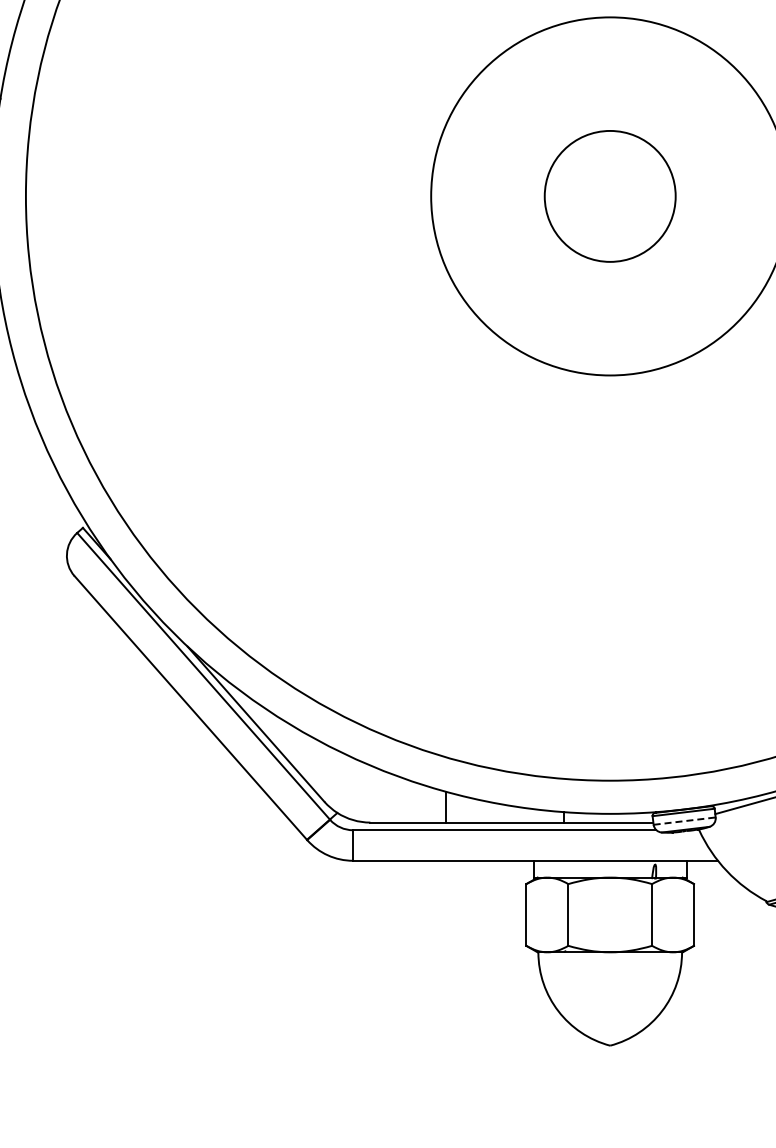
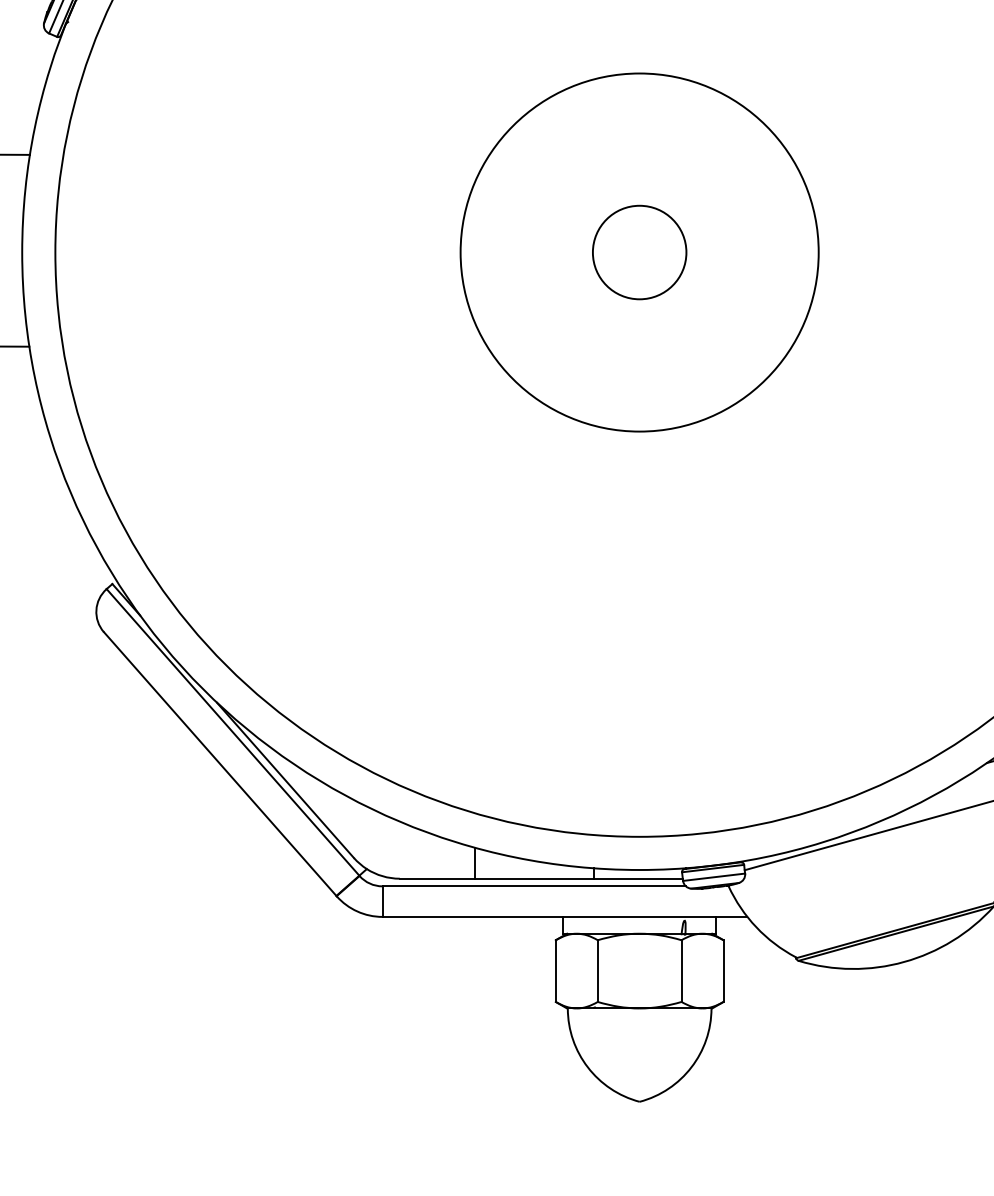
circle: (610, 196) -> (639, 252), size x0.71
line: (685, 821) -> (714, 877), dashed -> solid

